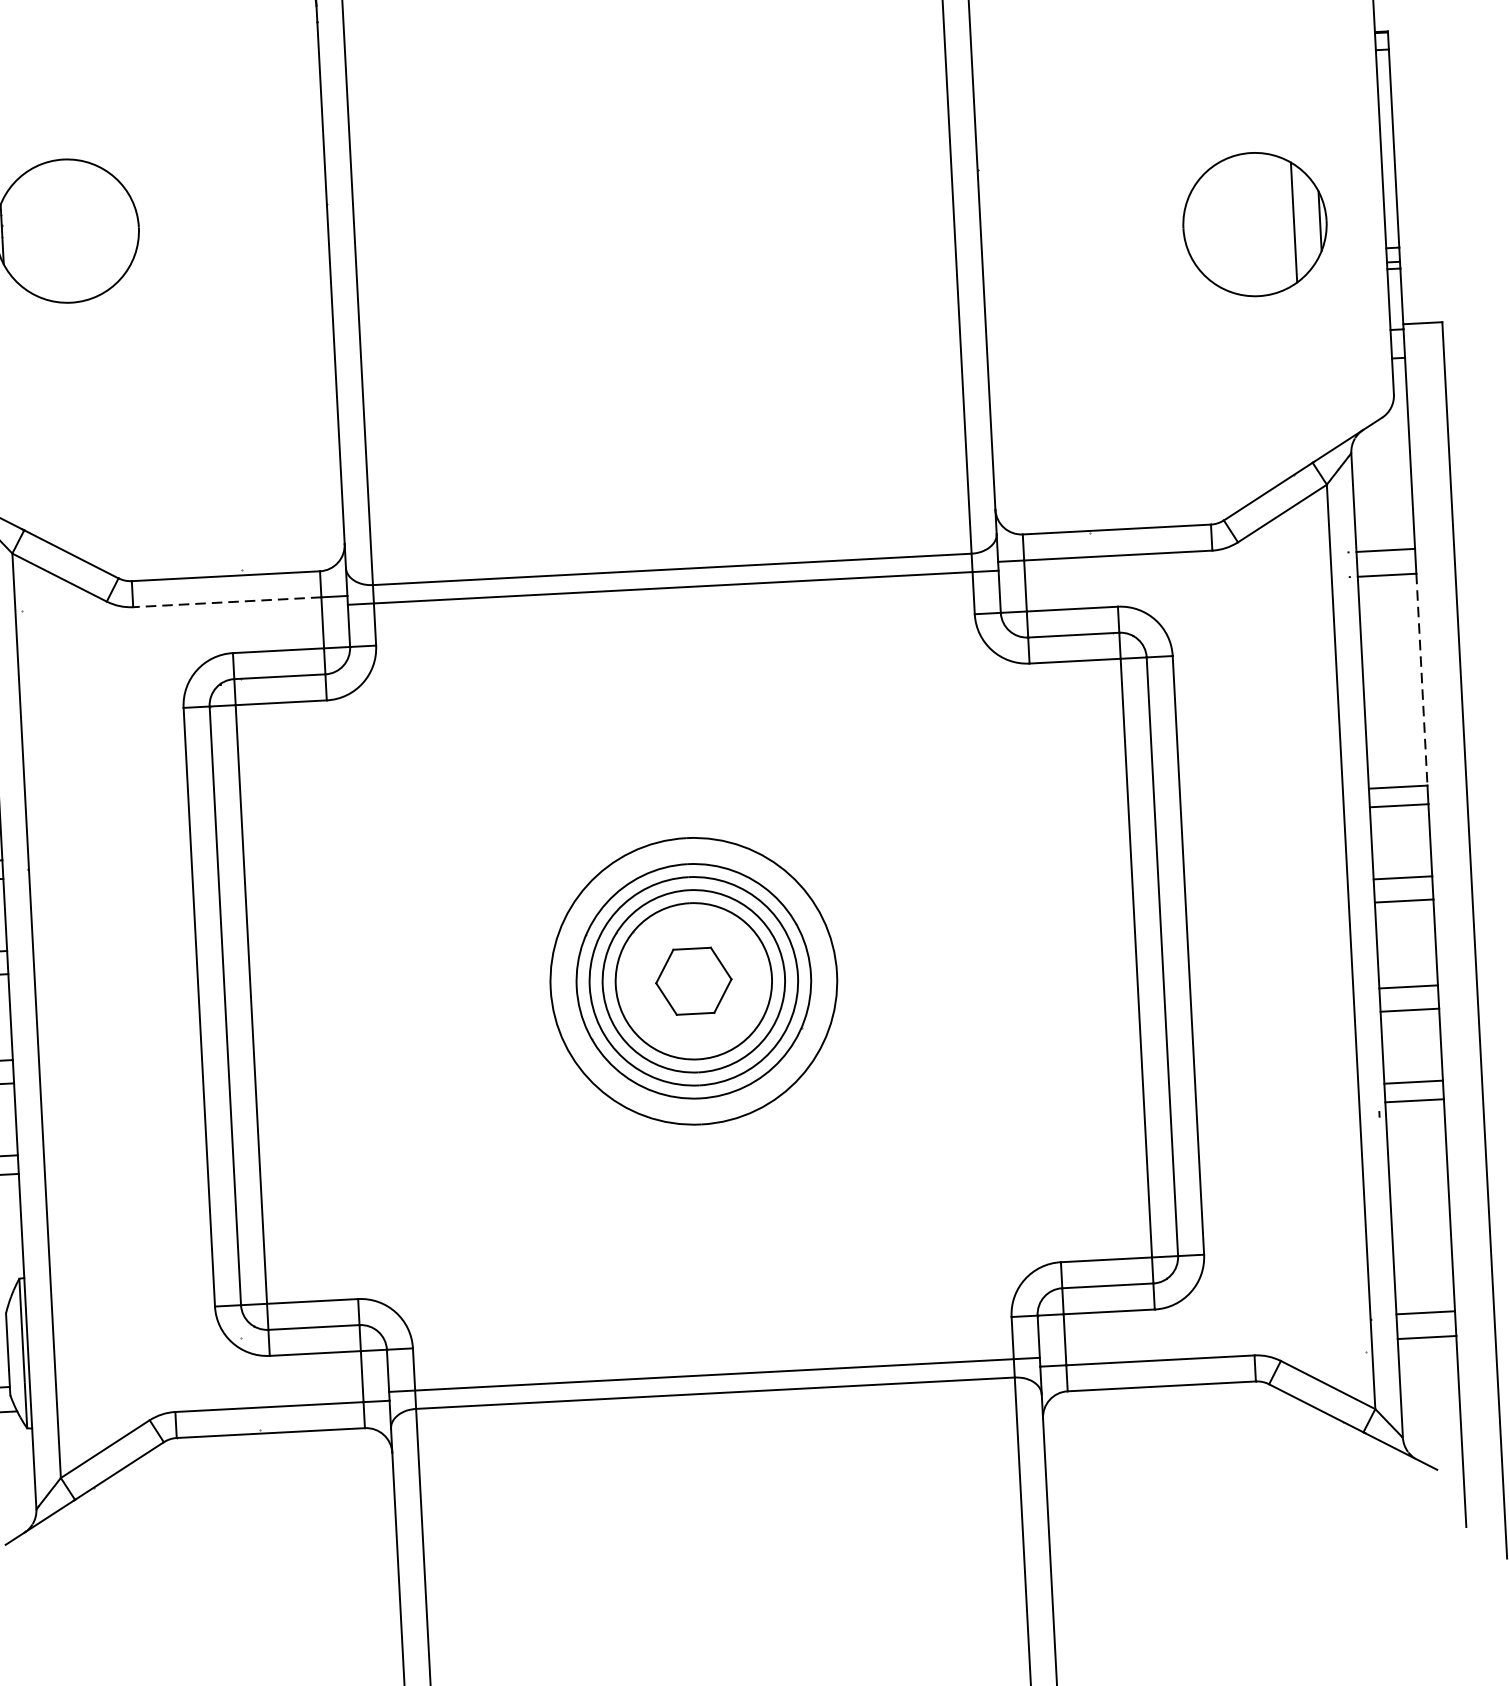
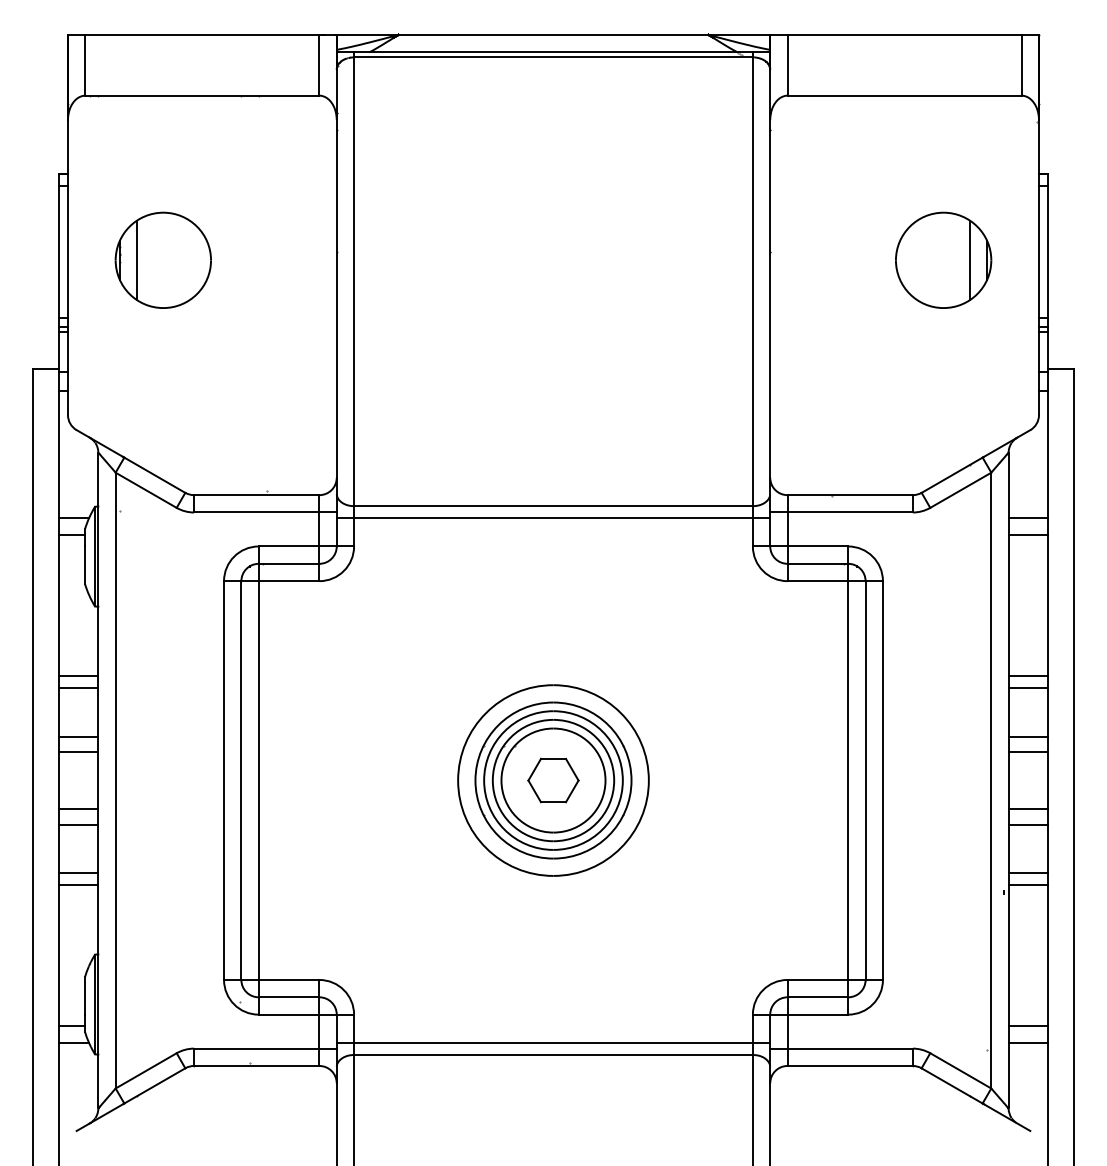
part: (1254, 223) -> (943, 259), moved
line: (28, 233) -> (137, 260), added
line: (226, 602) -> (256, 512), dashed -> solid
line: (1421, 679) -> (1047, 605), dashed -> solid

